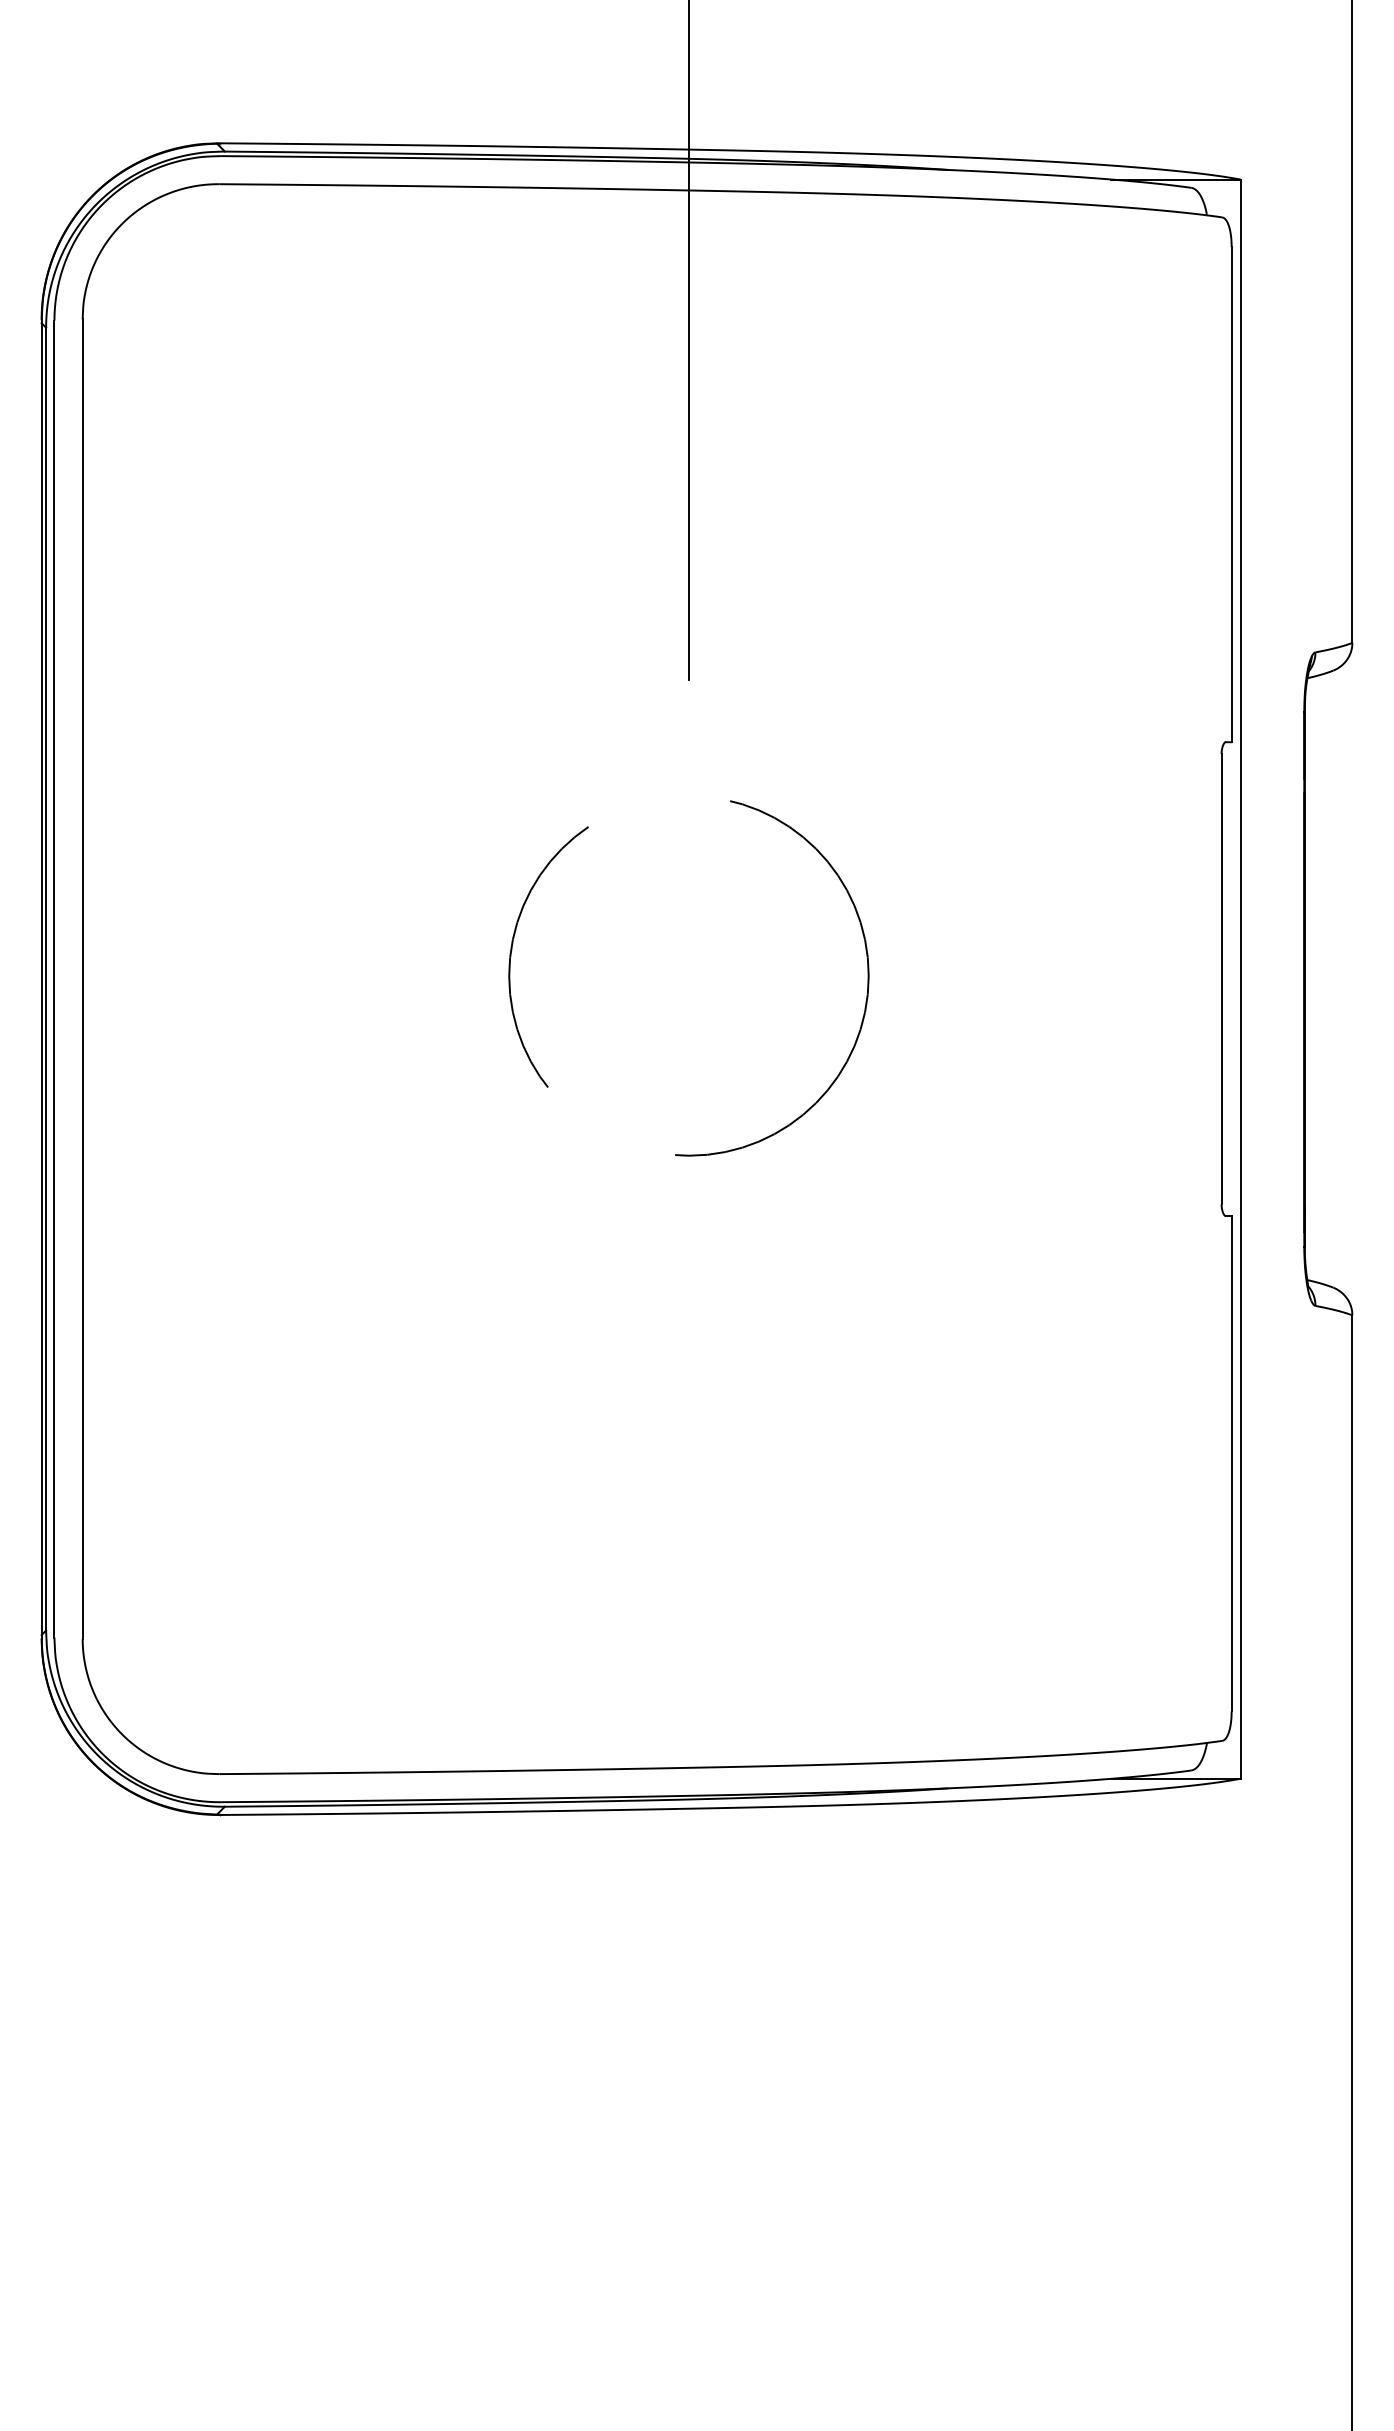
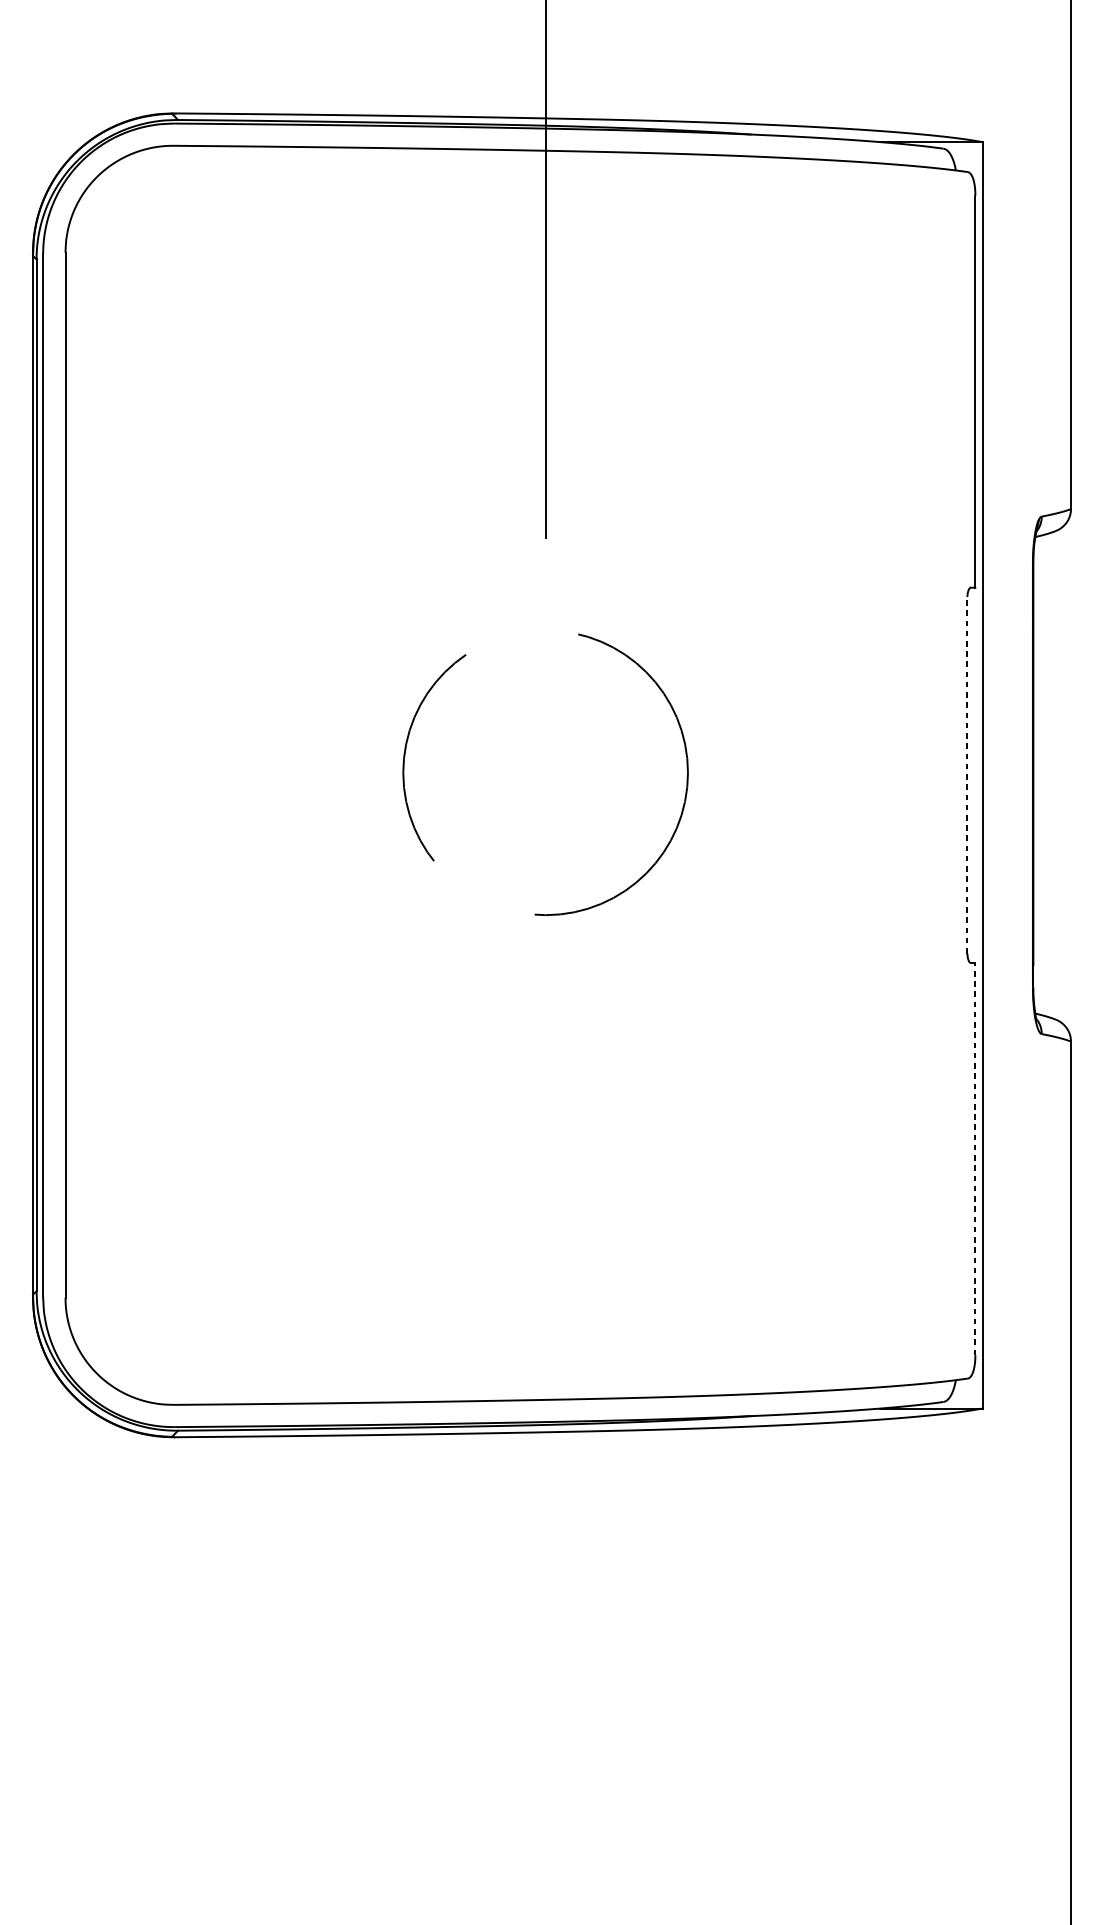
line: (1221, 978) -> (967, 774), solid -> dashed
line: (1231, 1463) -> (975, 1158), solid -> dashed

